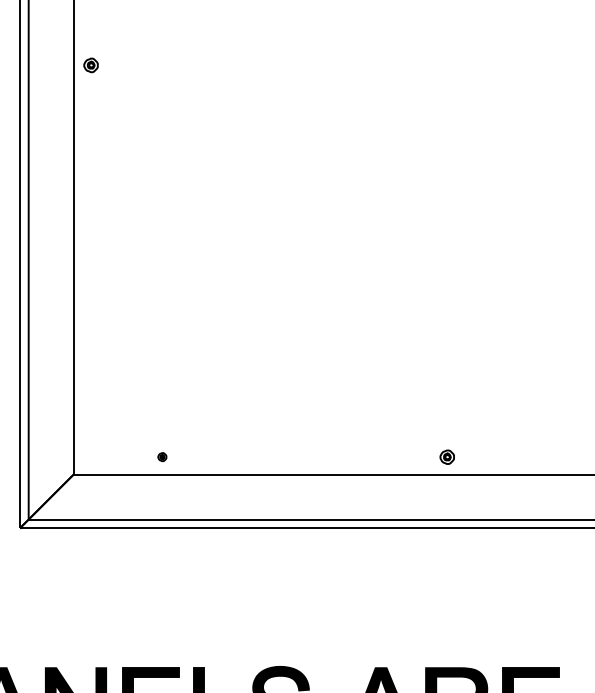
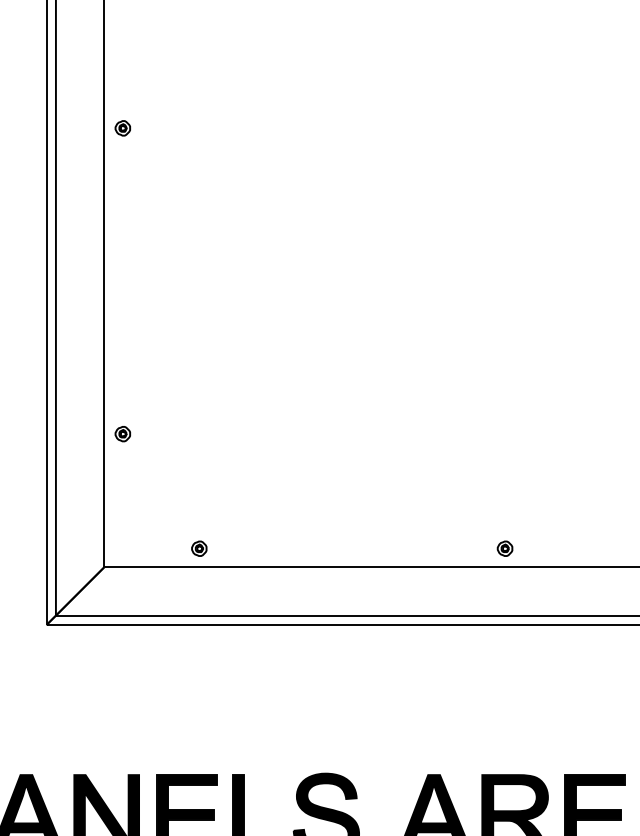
part: (90, 350) -> (122, 434), added
part: (162, 456) -> (199, 548), size x1.67

